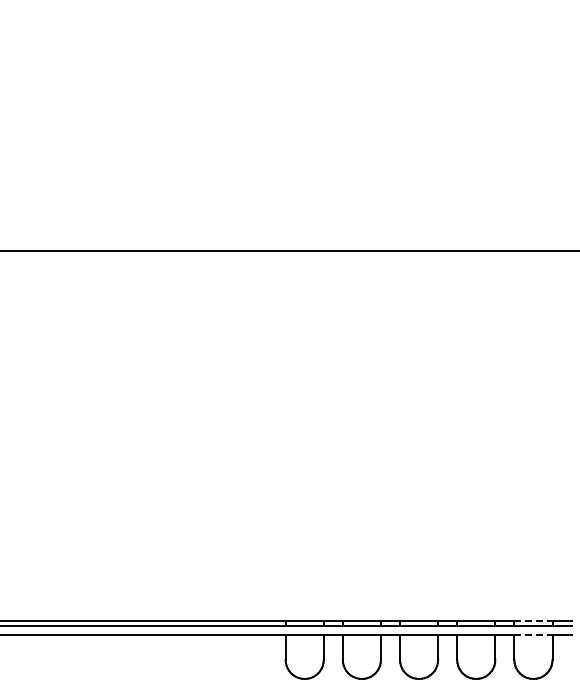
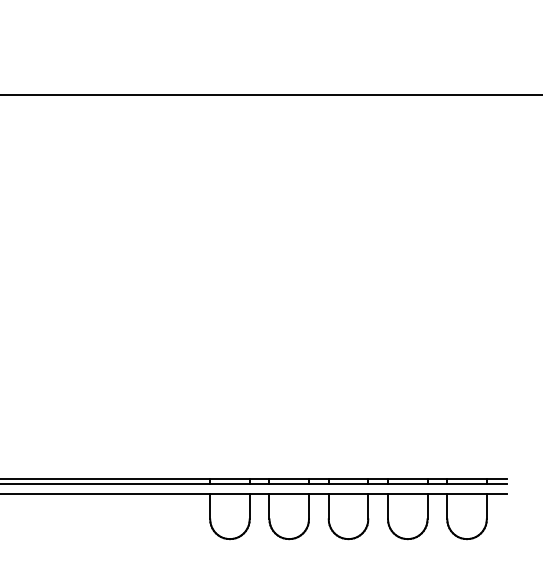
line: (533, 620) -> (467, 478), dashed -> solid
line: (533, 635) -> (467, 494), dashed -> solid

